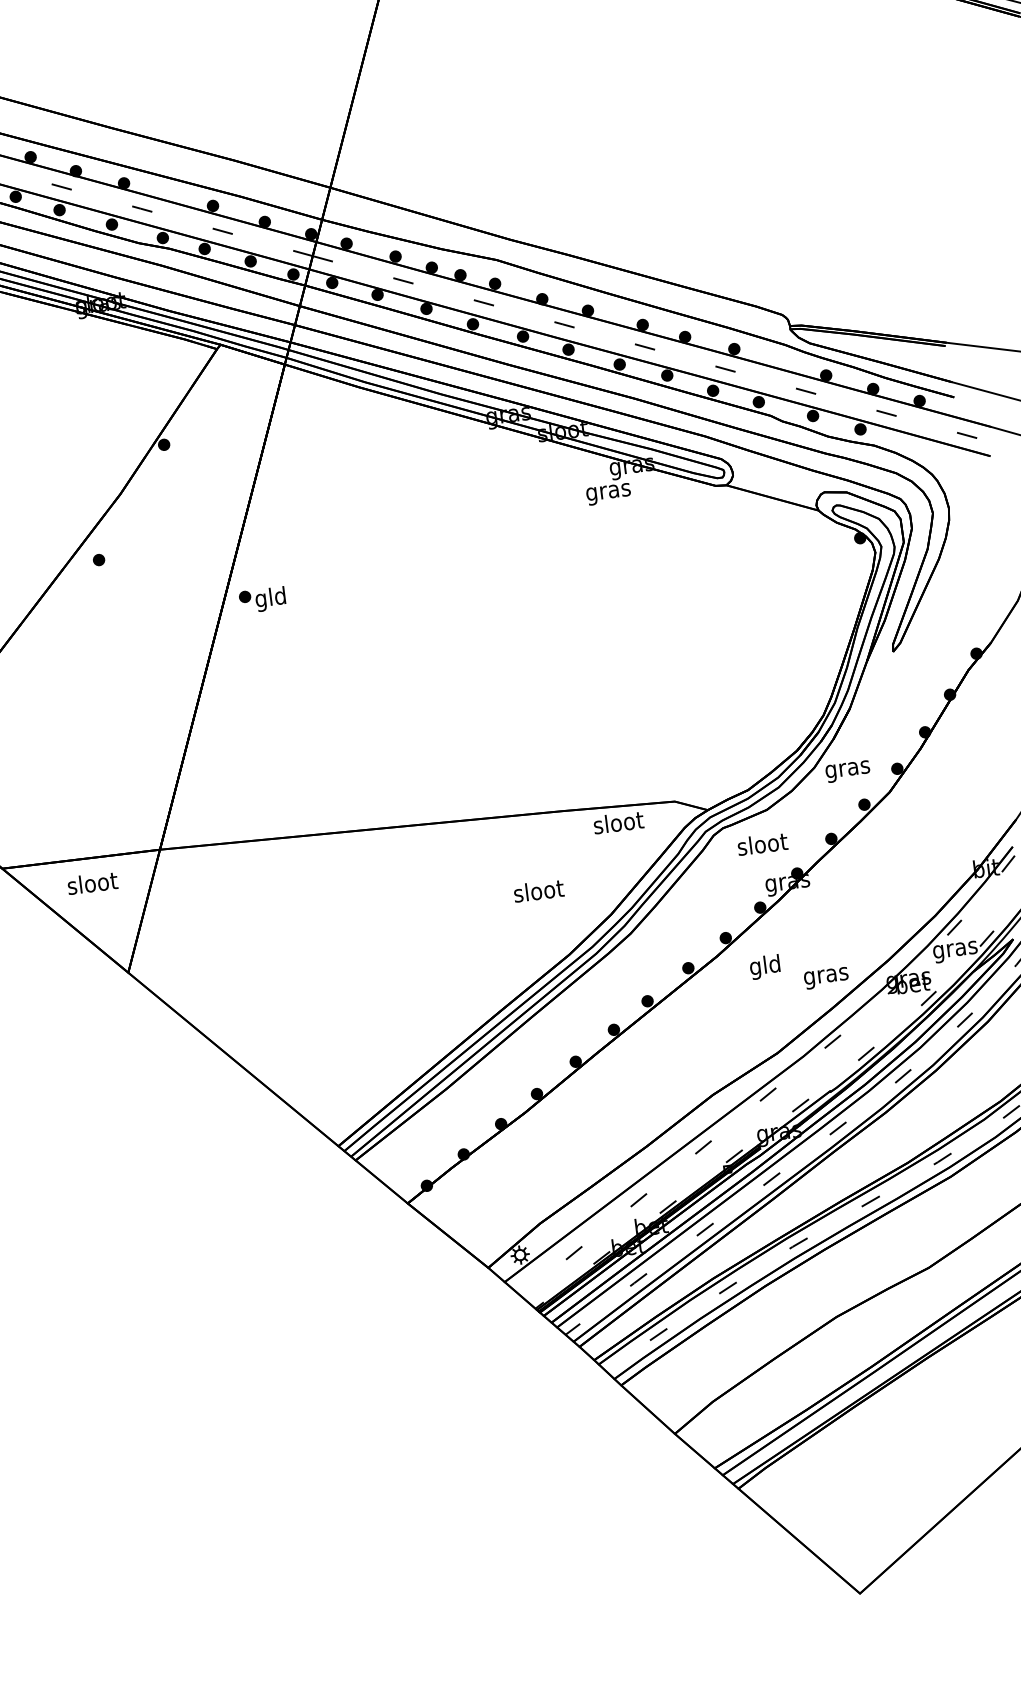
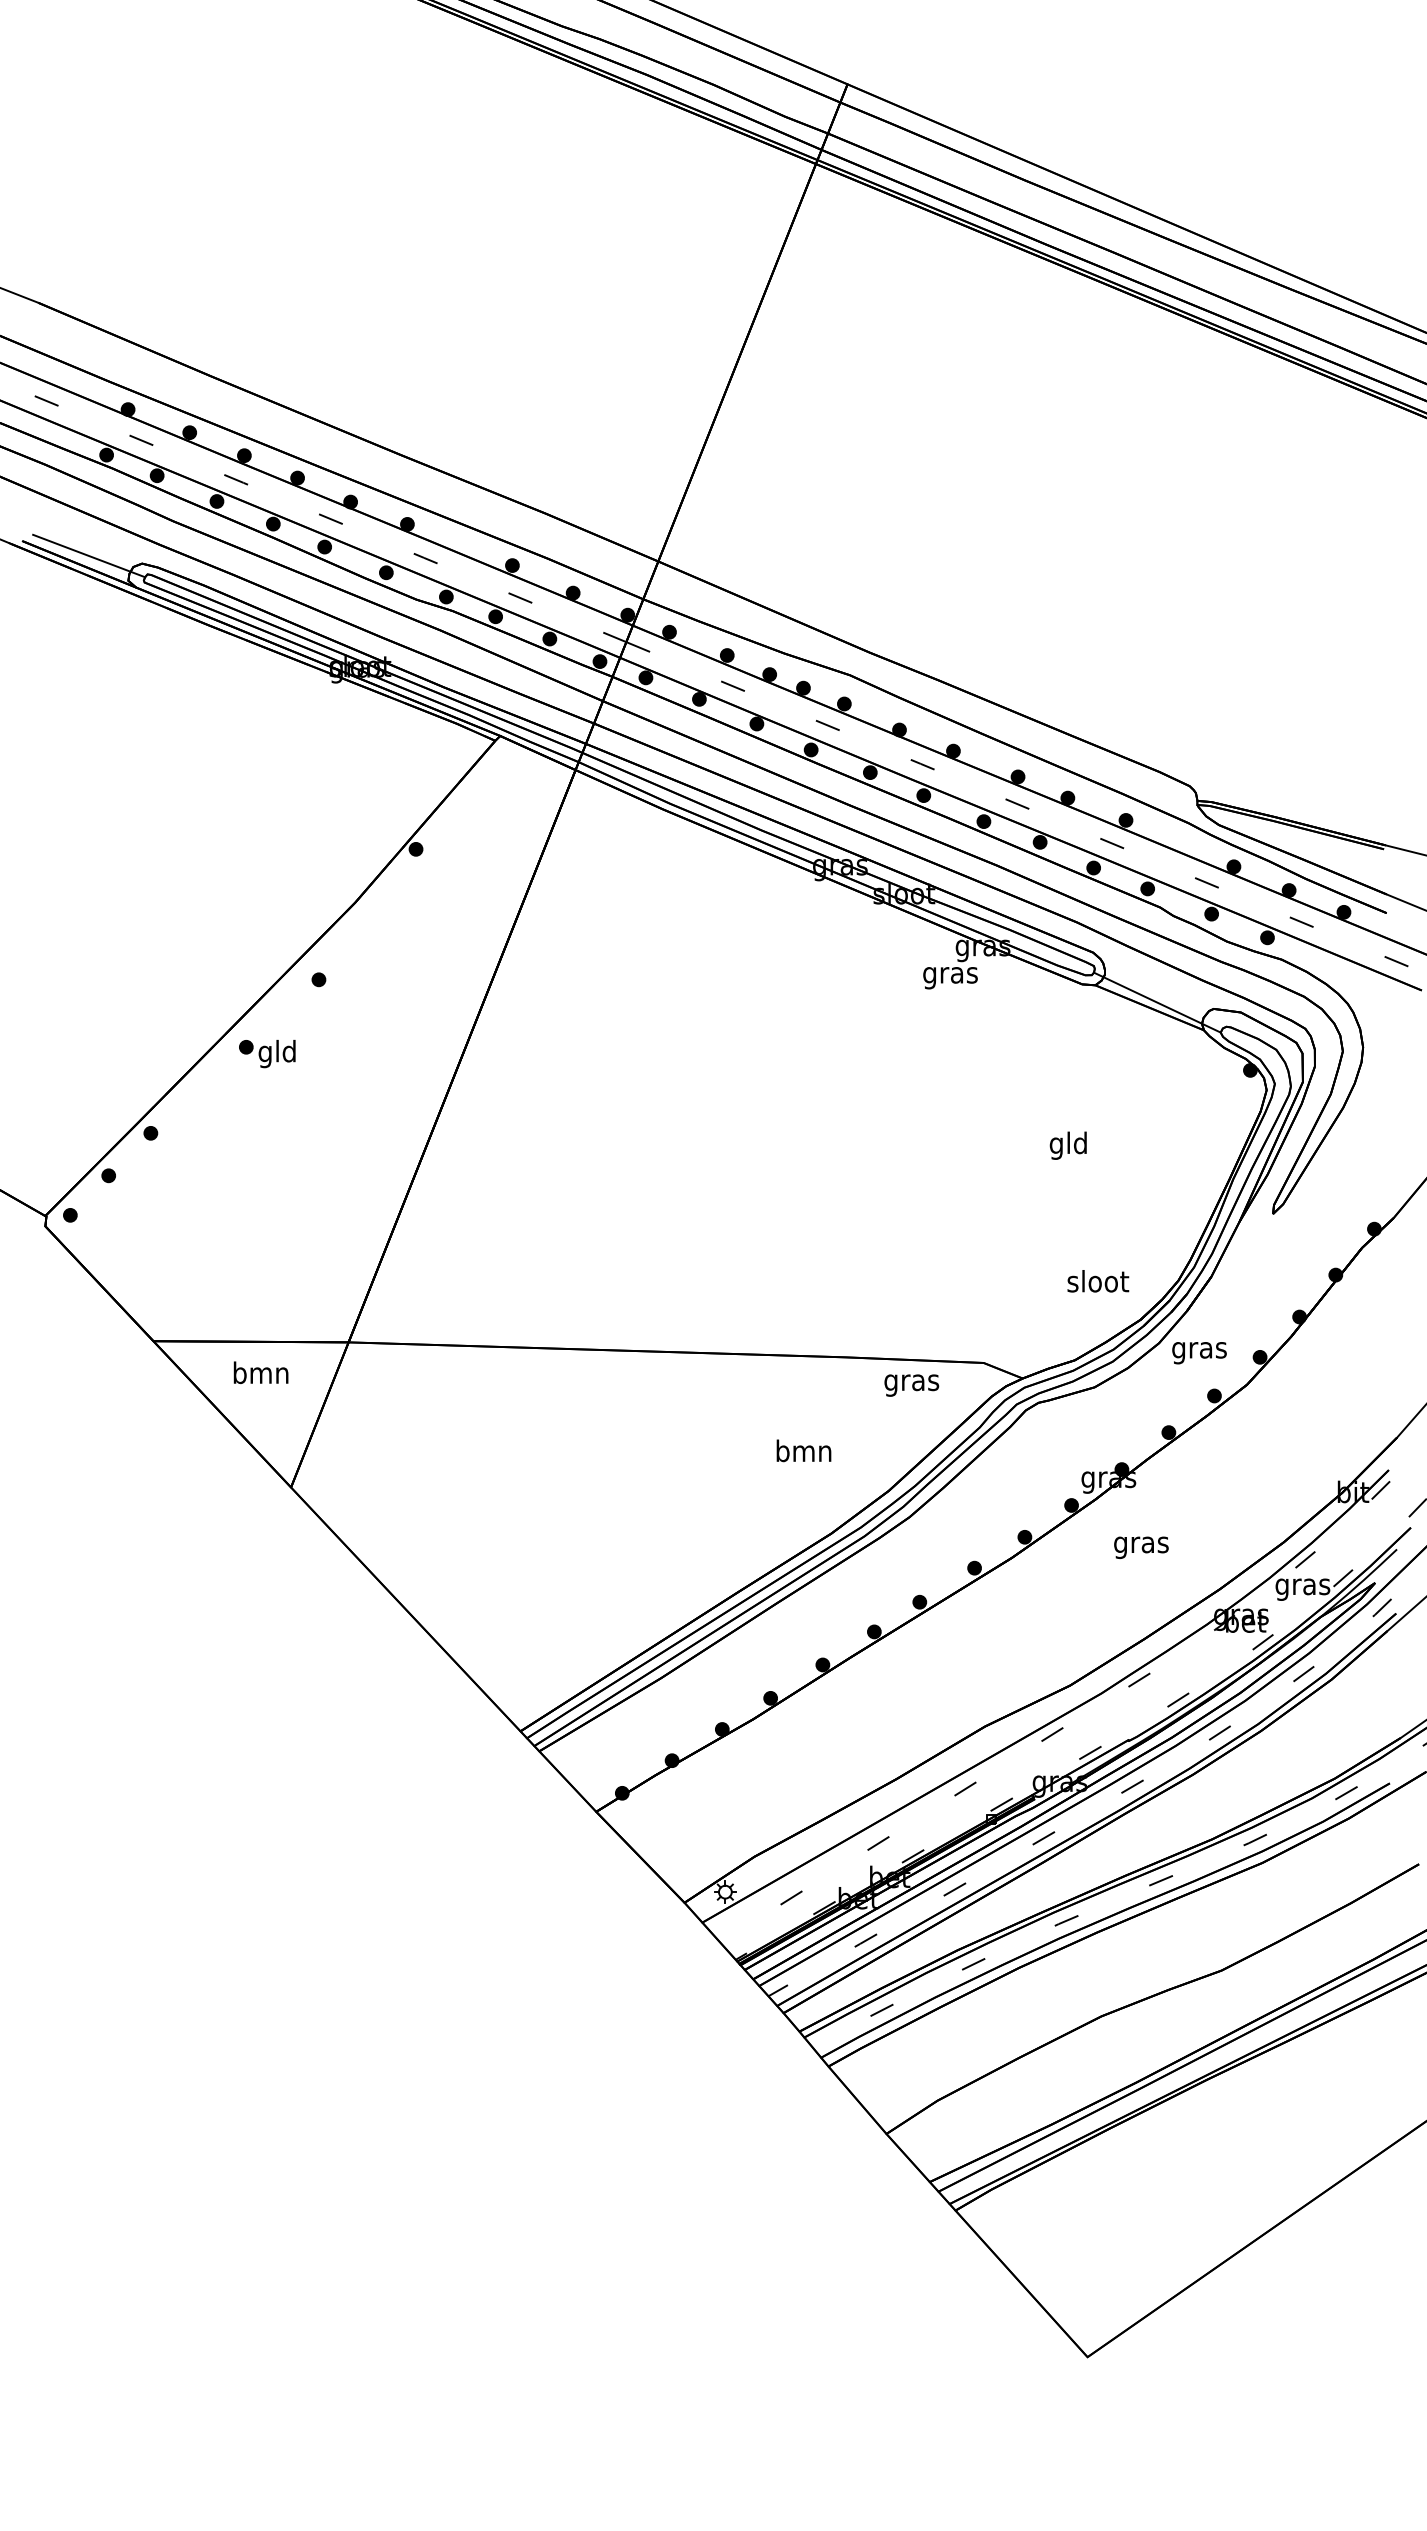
line: (777, 492) -> (1156, 1002), added
part: (262, 600) -> (267, 1054), moved
text: (618, 824) -> (911, 1382), sloot -> gras
text: (762, 844) -> (1098, 1281), moved
text: (92, 882) -> (261, 1372), sloot -> bmn
text: (539, 890) -> (804, 1450), sloot -> bmn
text: (764, 967) -> (1067, 1145), moved
text: (826, 978) -> (1141, 1547), moved

